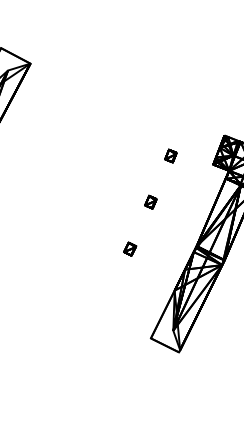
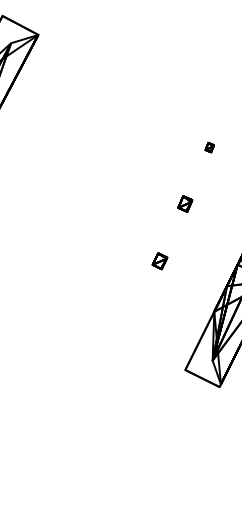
part: (170, 155) -> (209, 146), size x0.6

